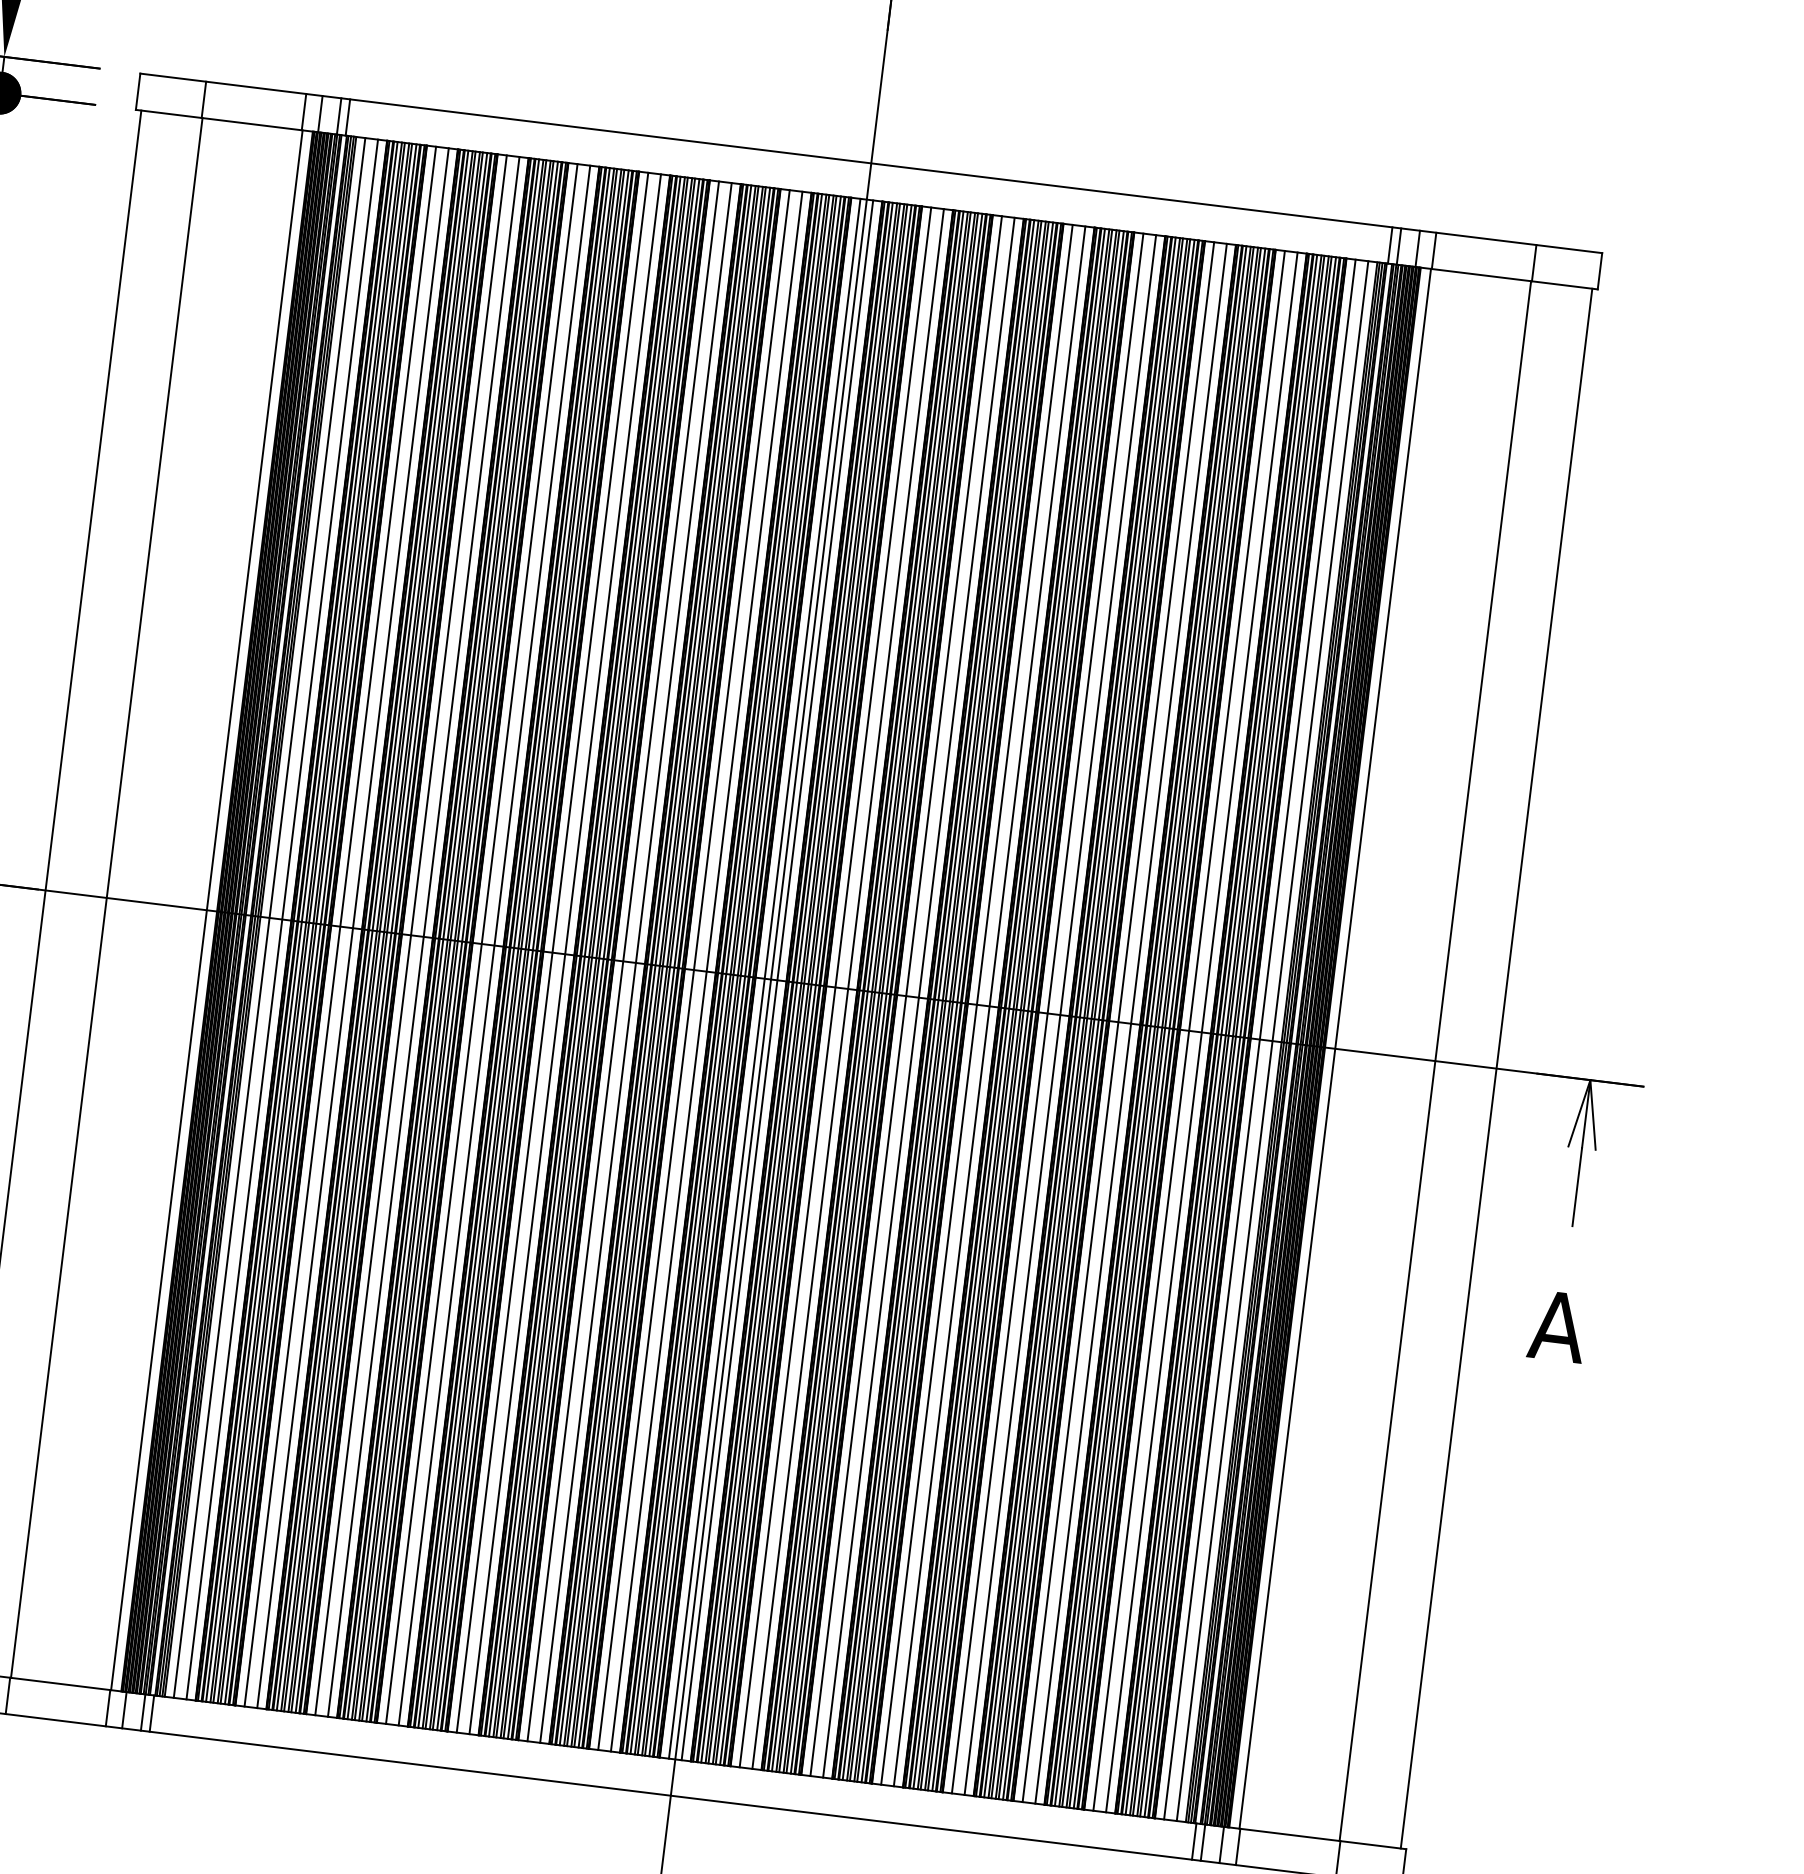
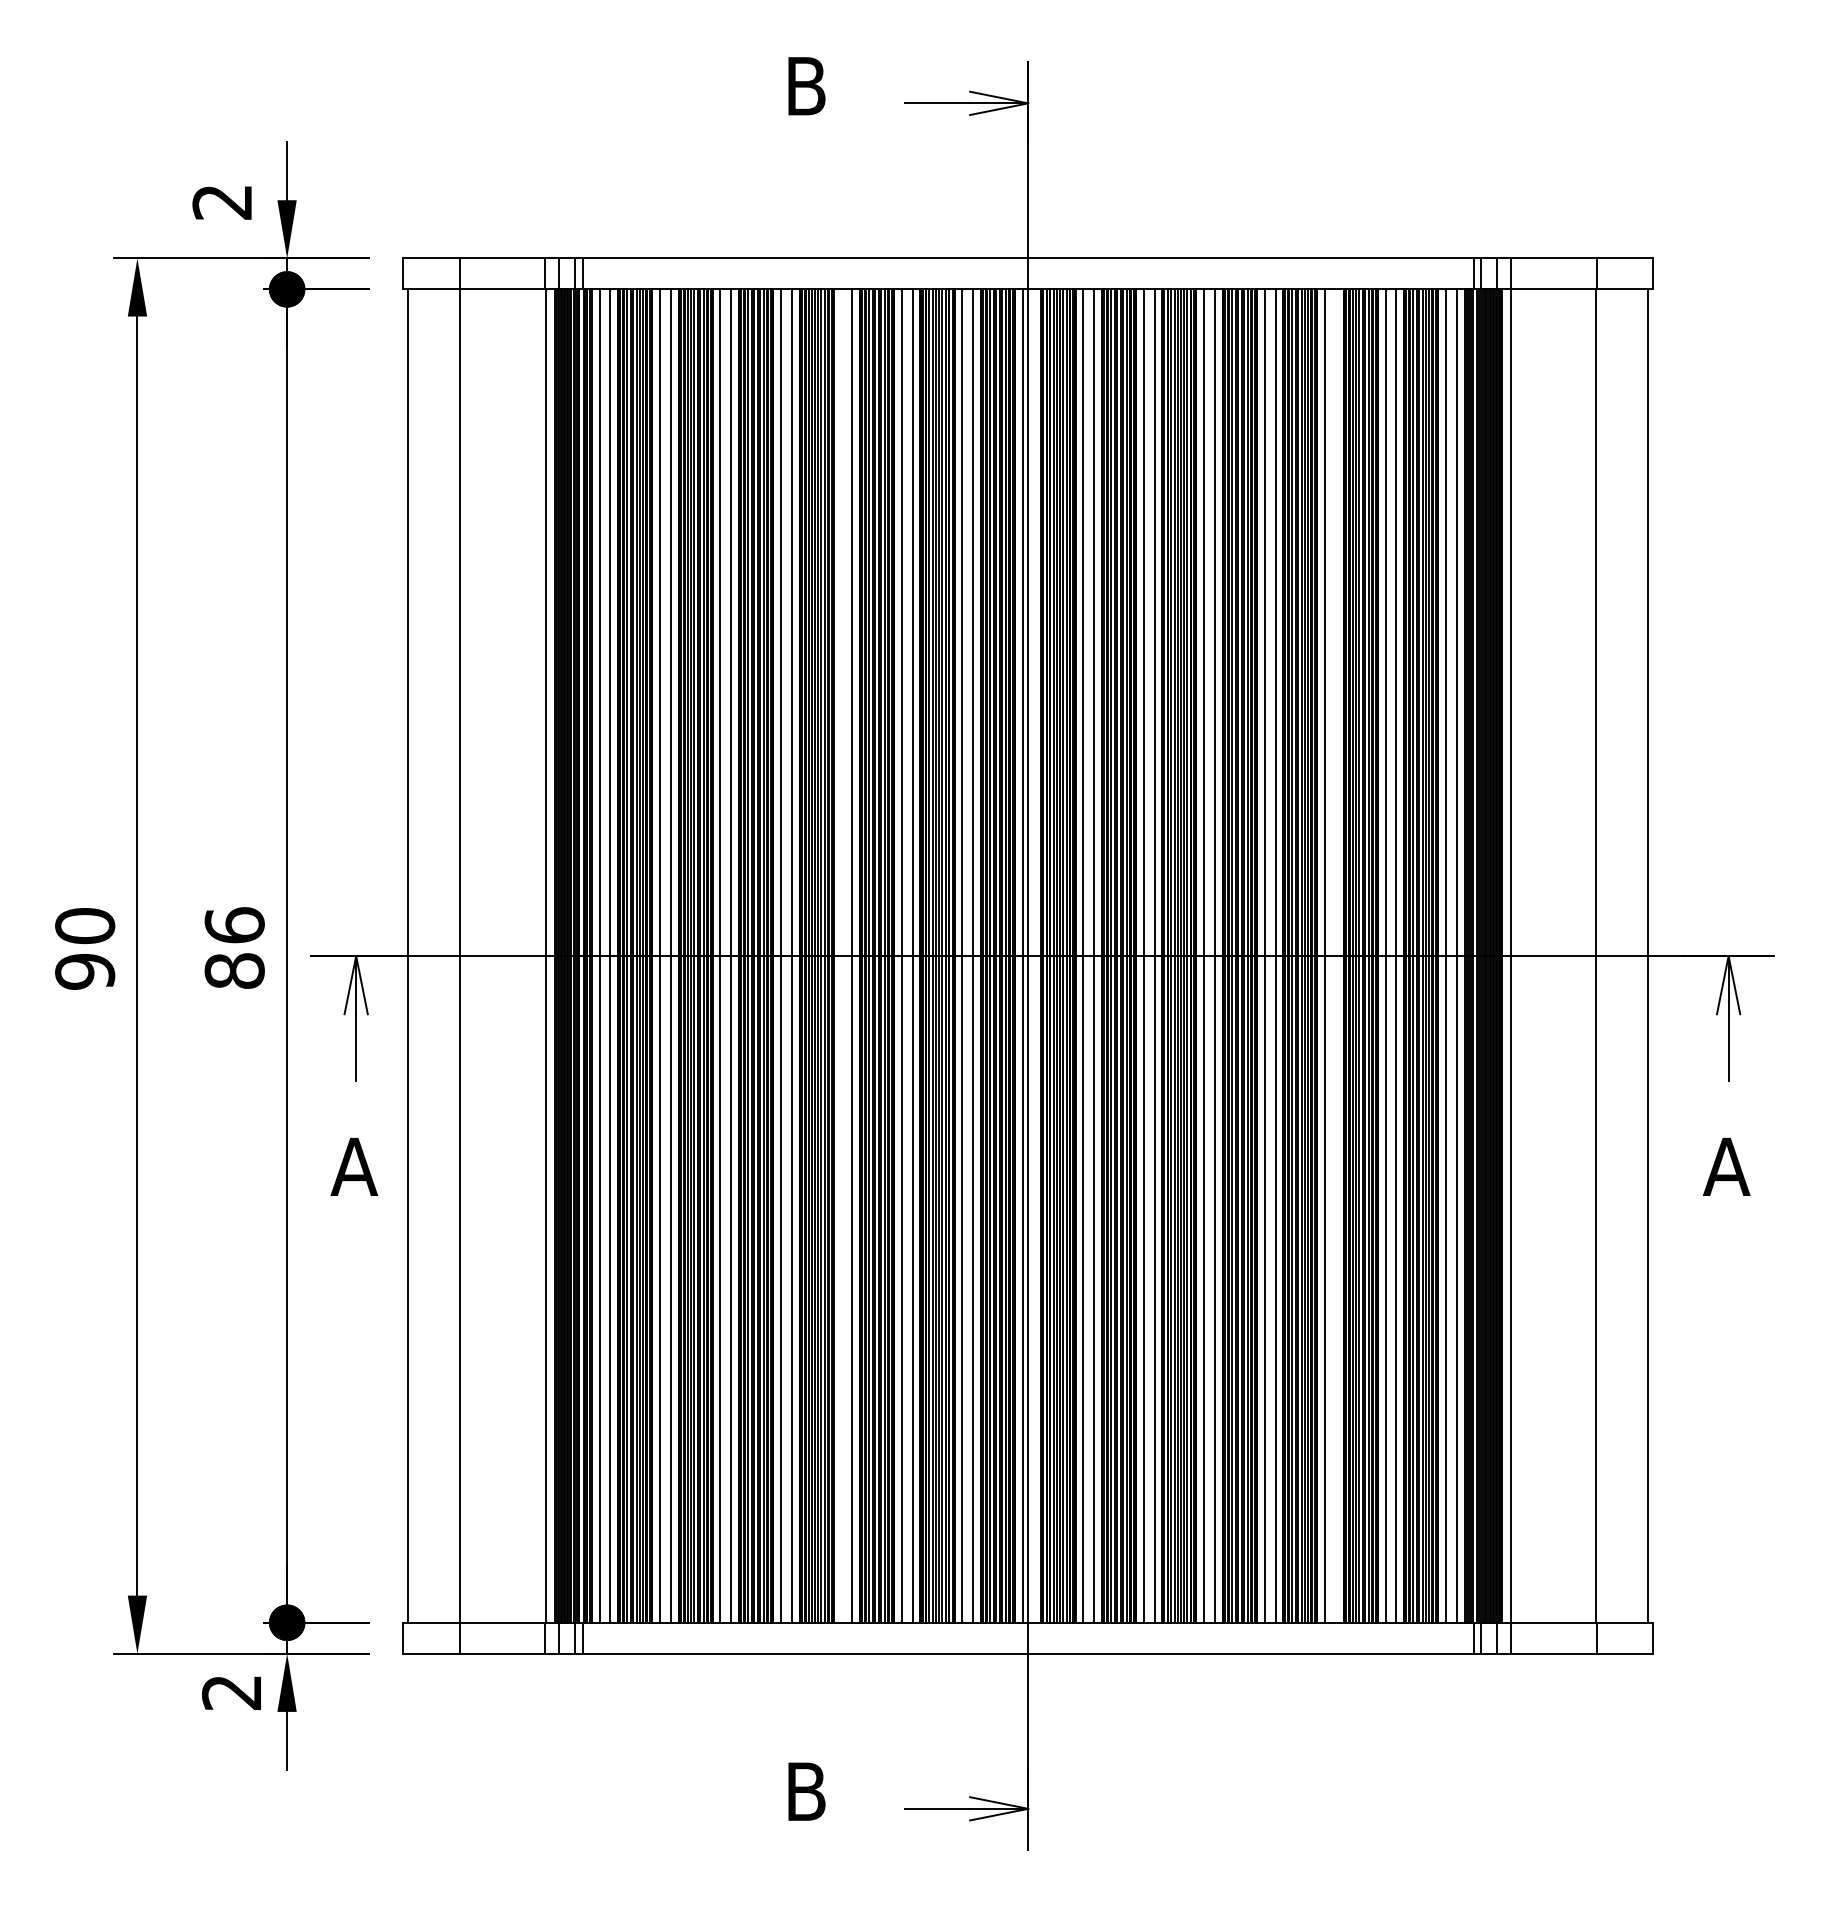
line: (552, 952) -> (841, 955), removed
line: (777, 979) -> (1033, 955), removed
line: (1130, 1022) -> (1335, 955), removed

